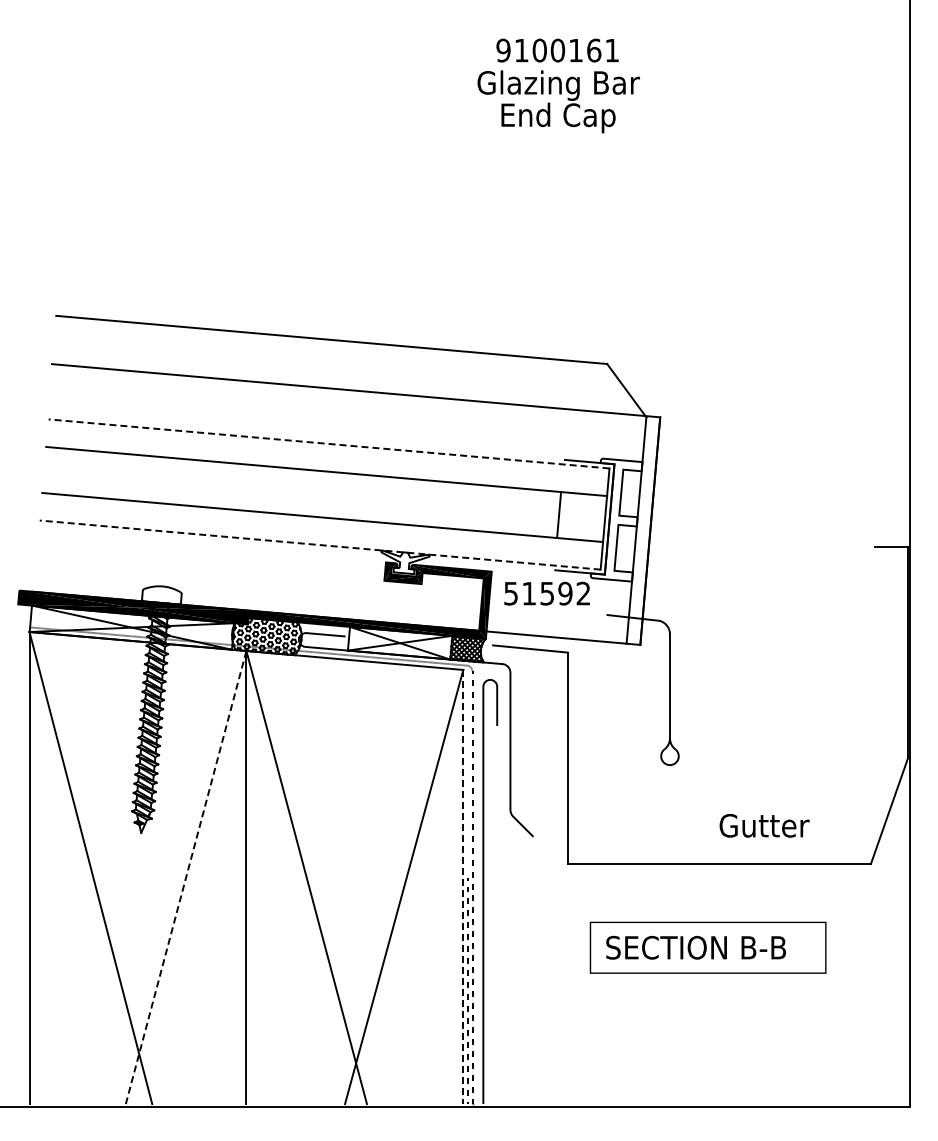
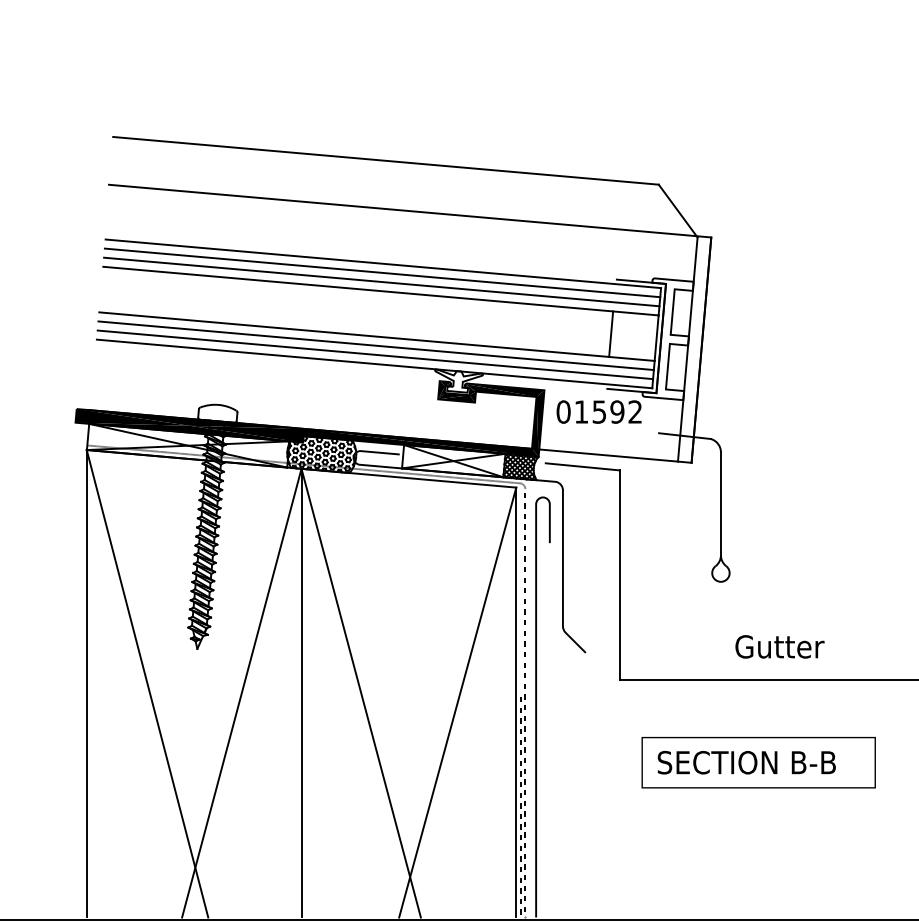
line: (329, 443) -> (383, 263), dashed -> solid
line: (327, 452) -> (381, 272), added
line: (327, 461) -> (381, 281), added
line: (321, 526) -> (375, 345), added
line: (320, 535) -> (374, 354), added
line: (320, 545) -> (374, 364), dashed -> solid
text: (511, 593) -> (564, 411), 51592 -> 01592
text: (764, 825) -> (779, 646), moved
line: (186, 878) -> (242, 694), dashed -> solid
line: (463, 887) -> (516, 703), dashed -> solid

